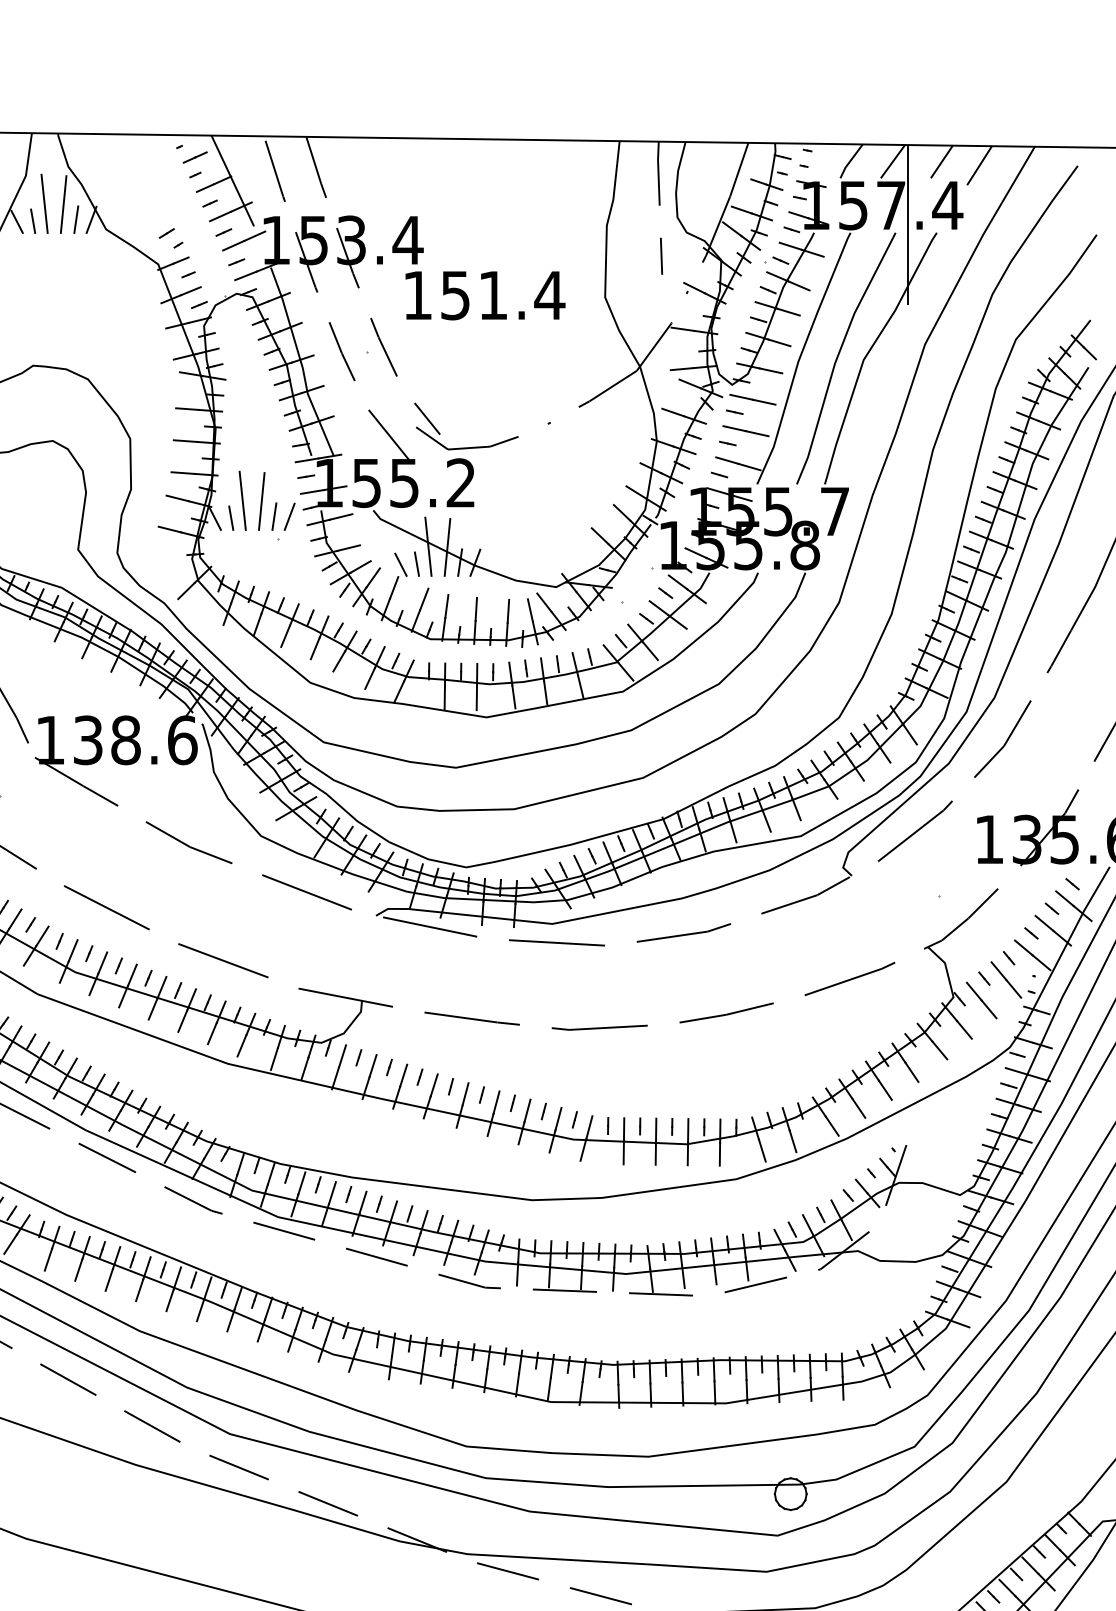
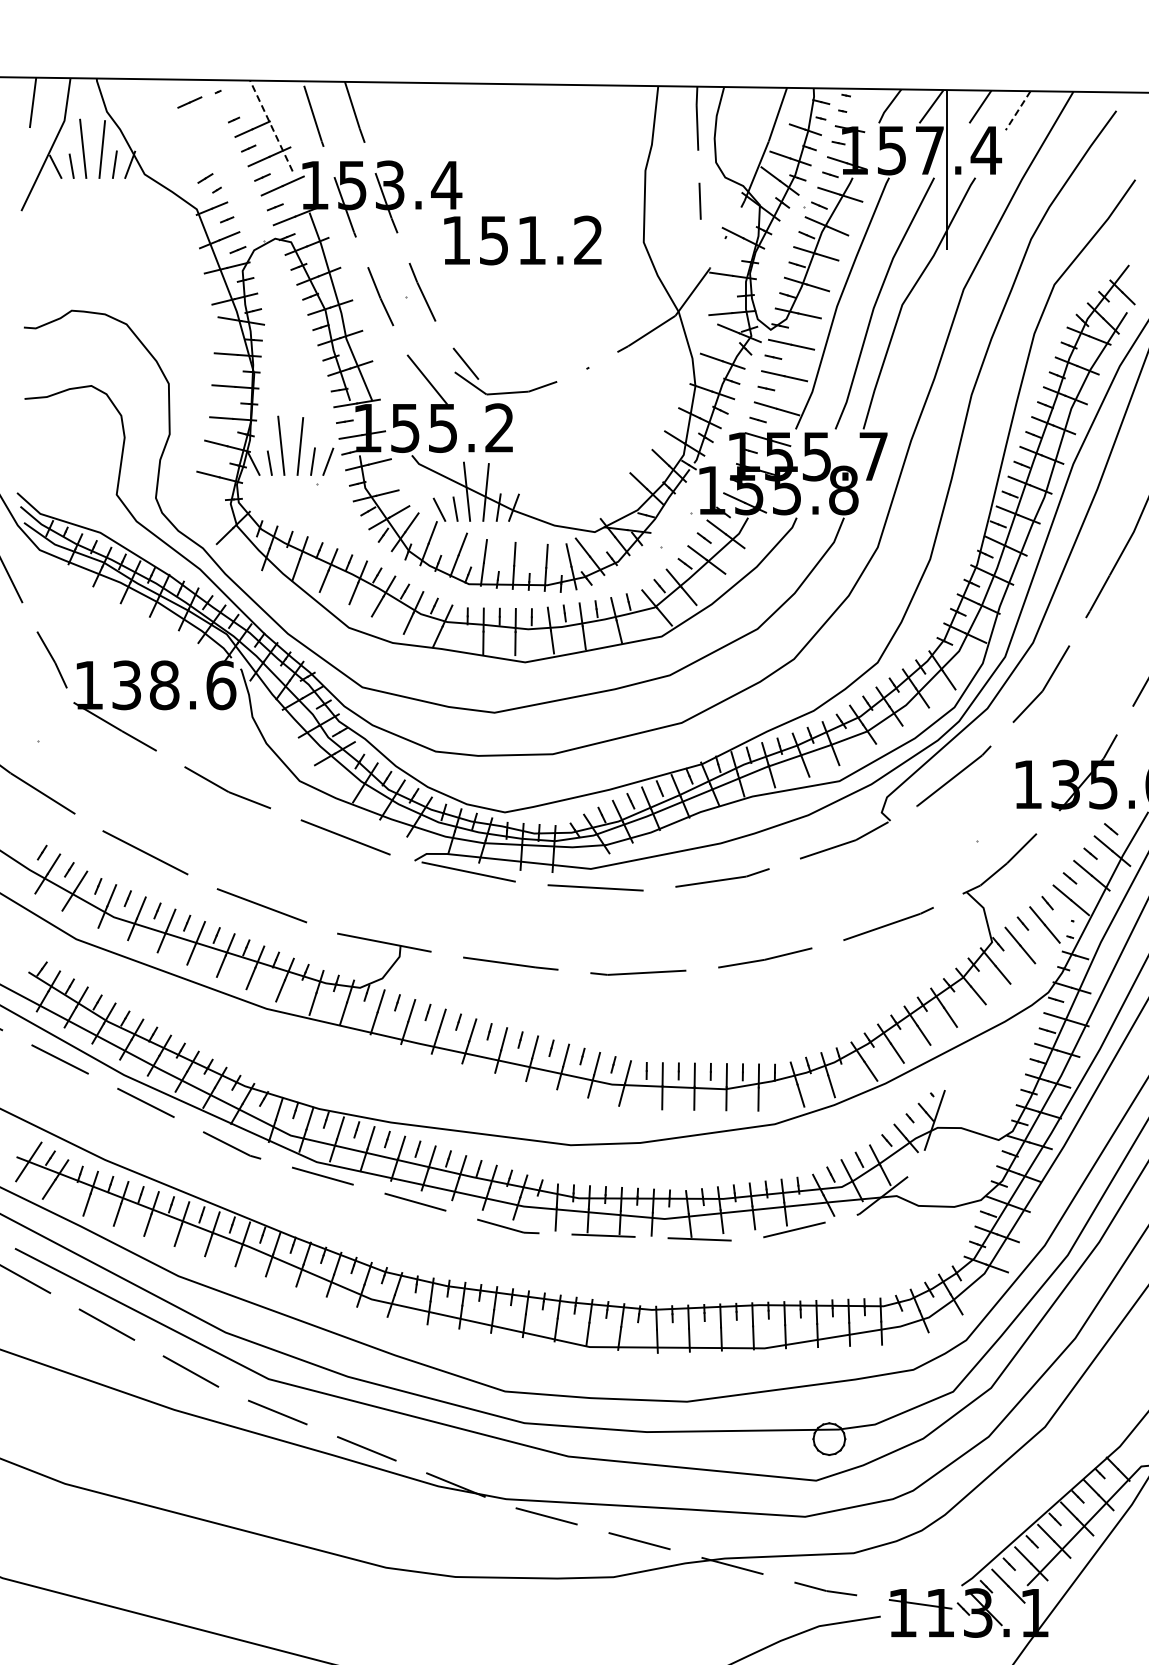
line: (194, 157) -> (189, 102), moved
line: (978, 166) -> (1017, 111), solid -> dashed
line: (232, 180) -> (271, 125), solid -> dashed
text: (549, 294) -> (588, 239), 151.4 -> 151.2

